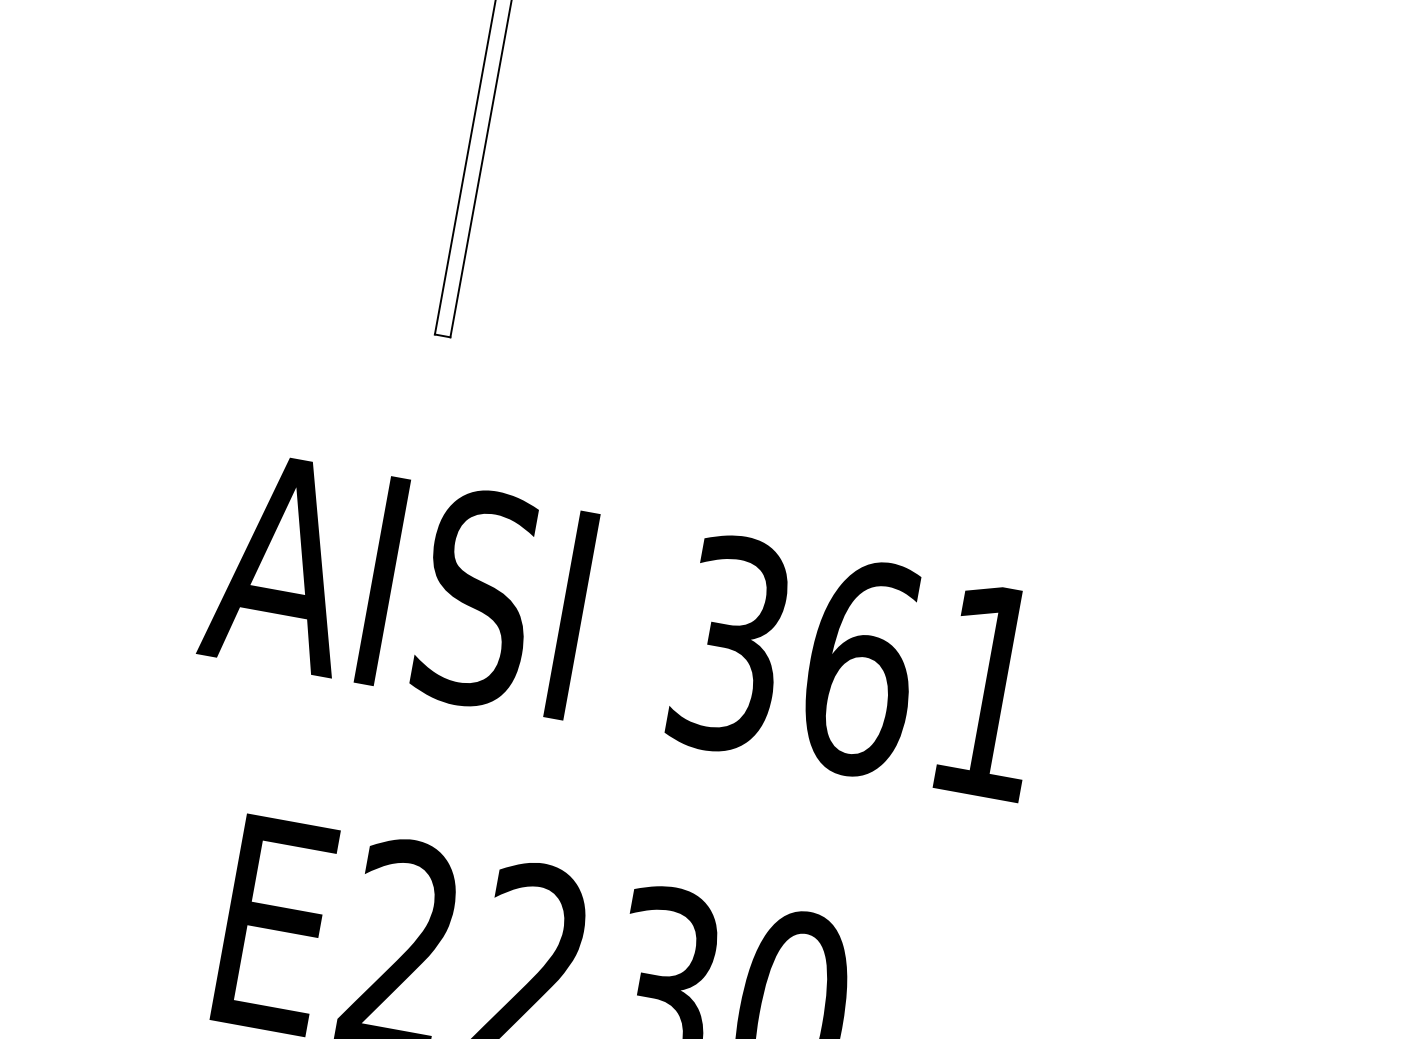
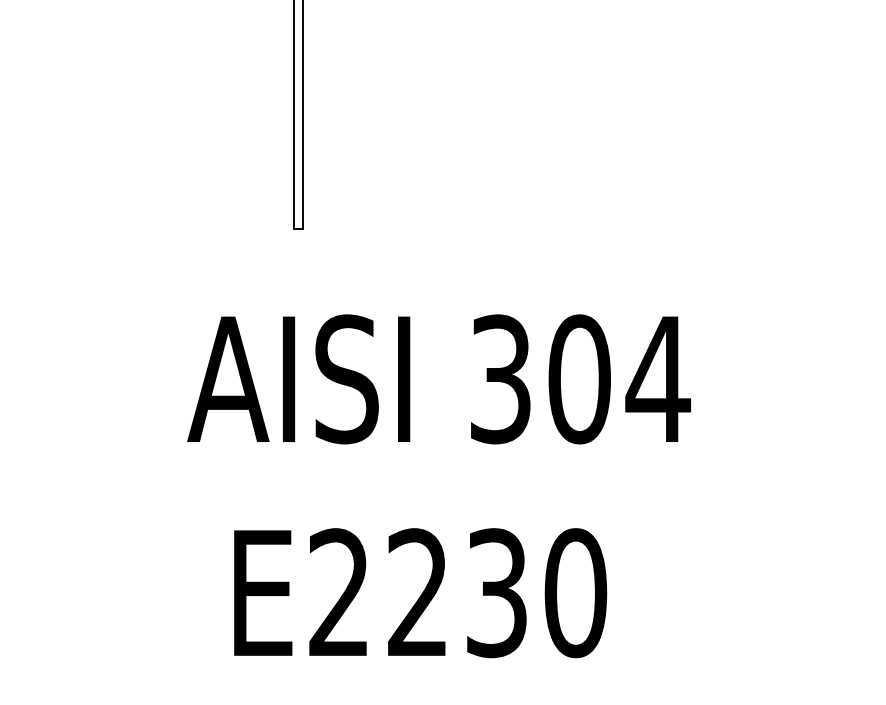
text: (926, 680) -> (619, 379), 361 -> 304

